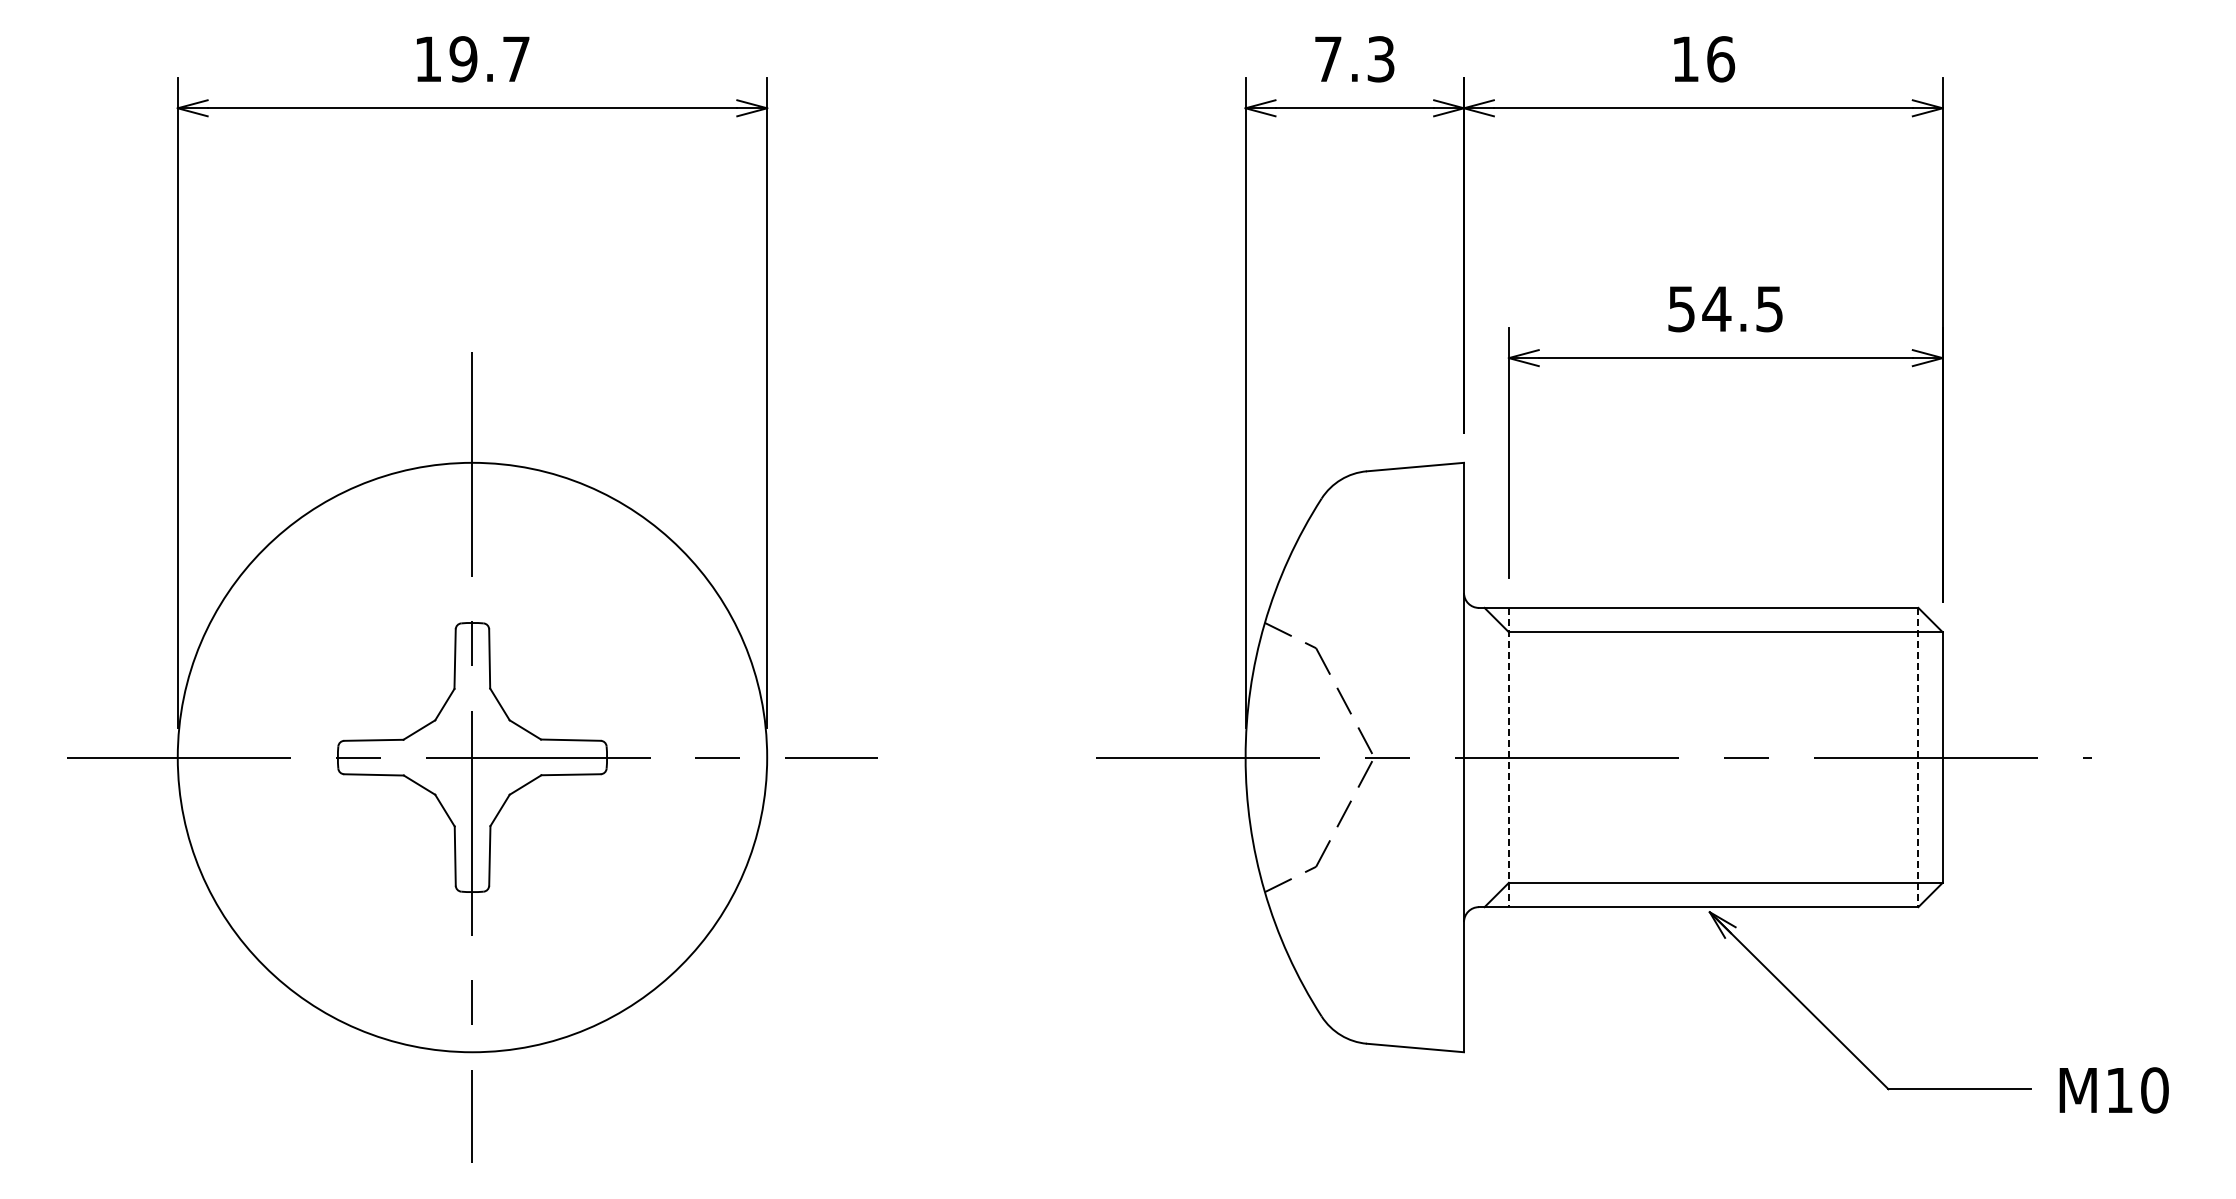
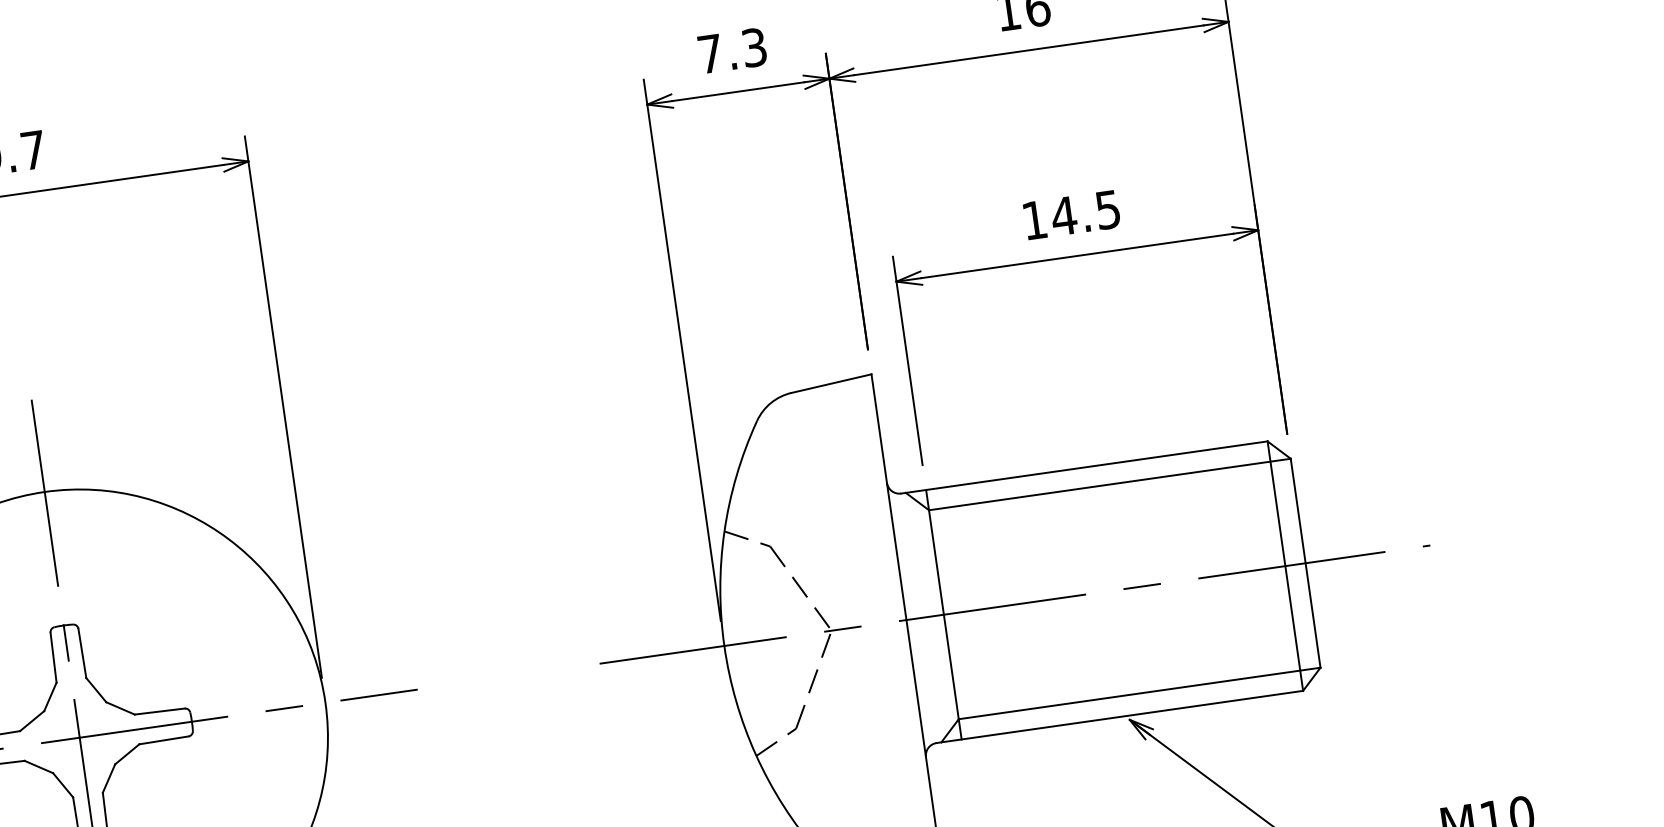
text: (1681, 309) -> (1034, 220), 54.5 -> 14.5
line: (1508, 757) -> (943, 614), dashed -> solid
line: (1918, 757) -> (1285, 566), dashed -> solid

